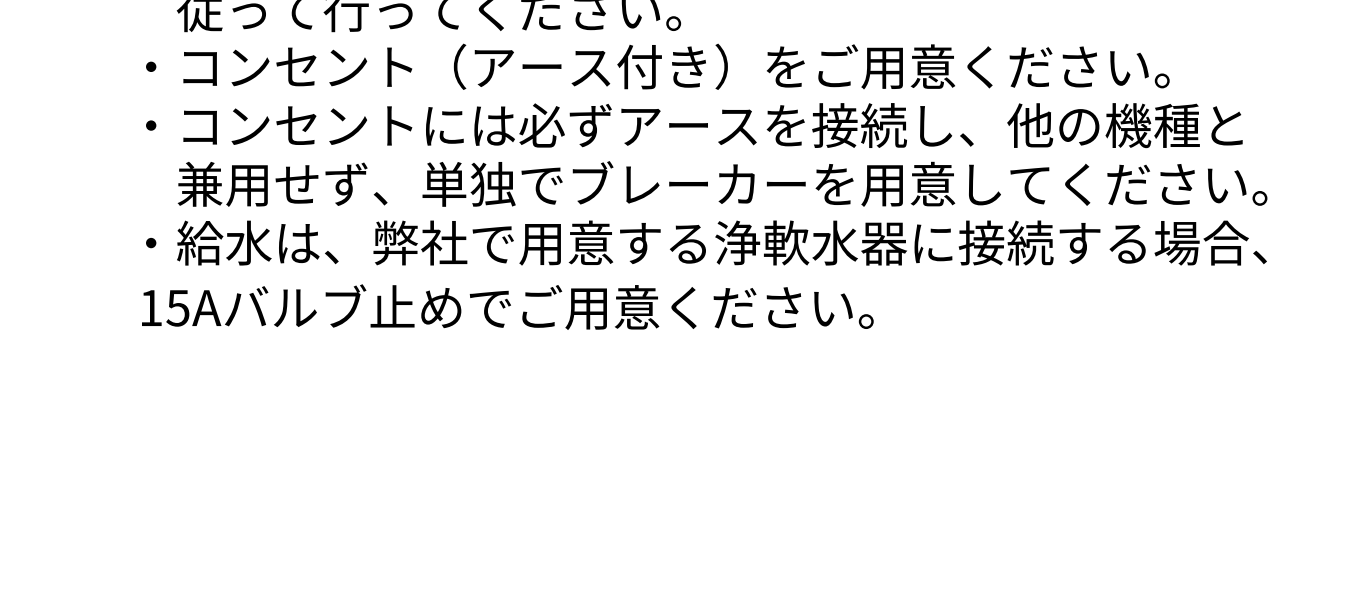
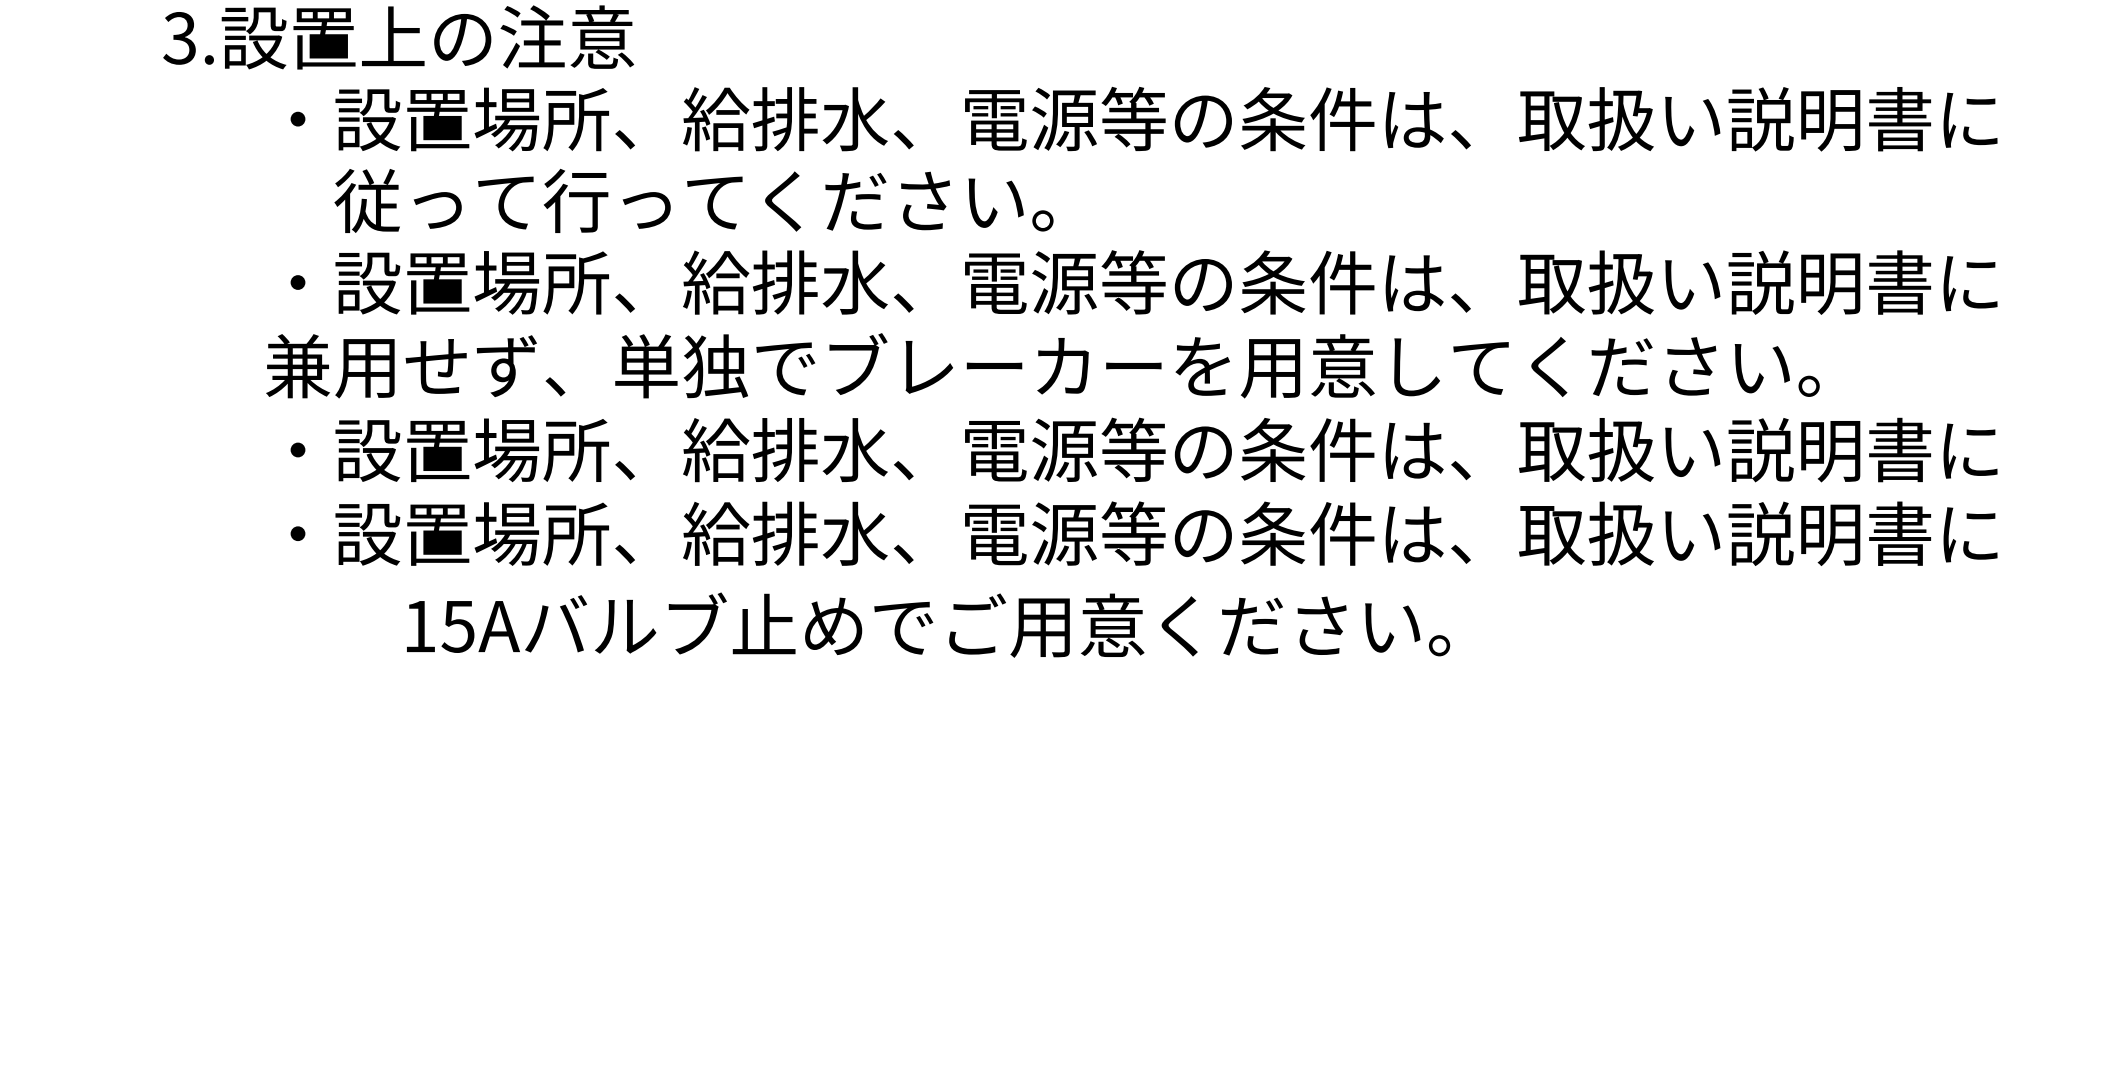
text: (760, 66) -> (1166, 282), ・コンセント（アース付き）をご用意ください。 -> ・設置場所、給排水、電源等の条件は、取扱い説明書に
text: (685, 125) -> (1060, 365), ・コンセントには必ずアースを接続し、他の機種と -> 兼用せず、単独でブレーカーを用意してください。
text: (744, 183) -> (1143, 449), 兼用せず、単独でブレーカーを用意してください。 -> ・設置場所、給排水、電源等の条件は、取扱い説明書に
text: (759, 242) -> (1165, 533), ・給水は、弊社で用意する浄軟水器に接続する場合、 -> ・設置場所、給排水、電源等の条件は、取扱い説明書に
text: (507, 306) -> (928, 624), moved

